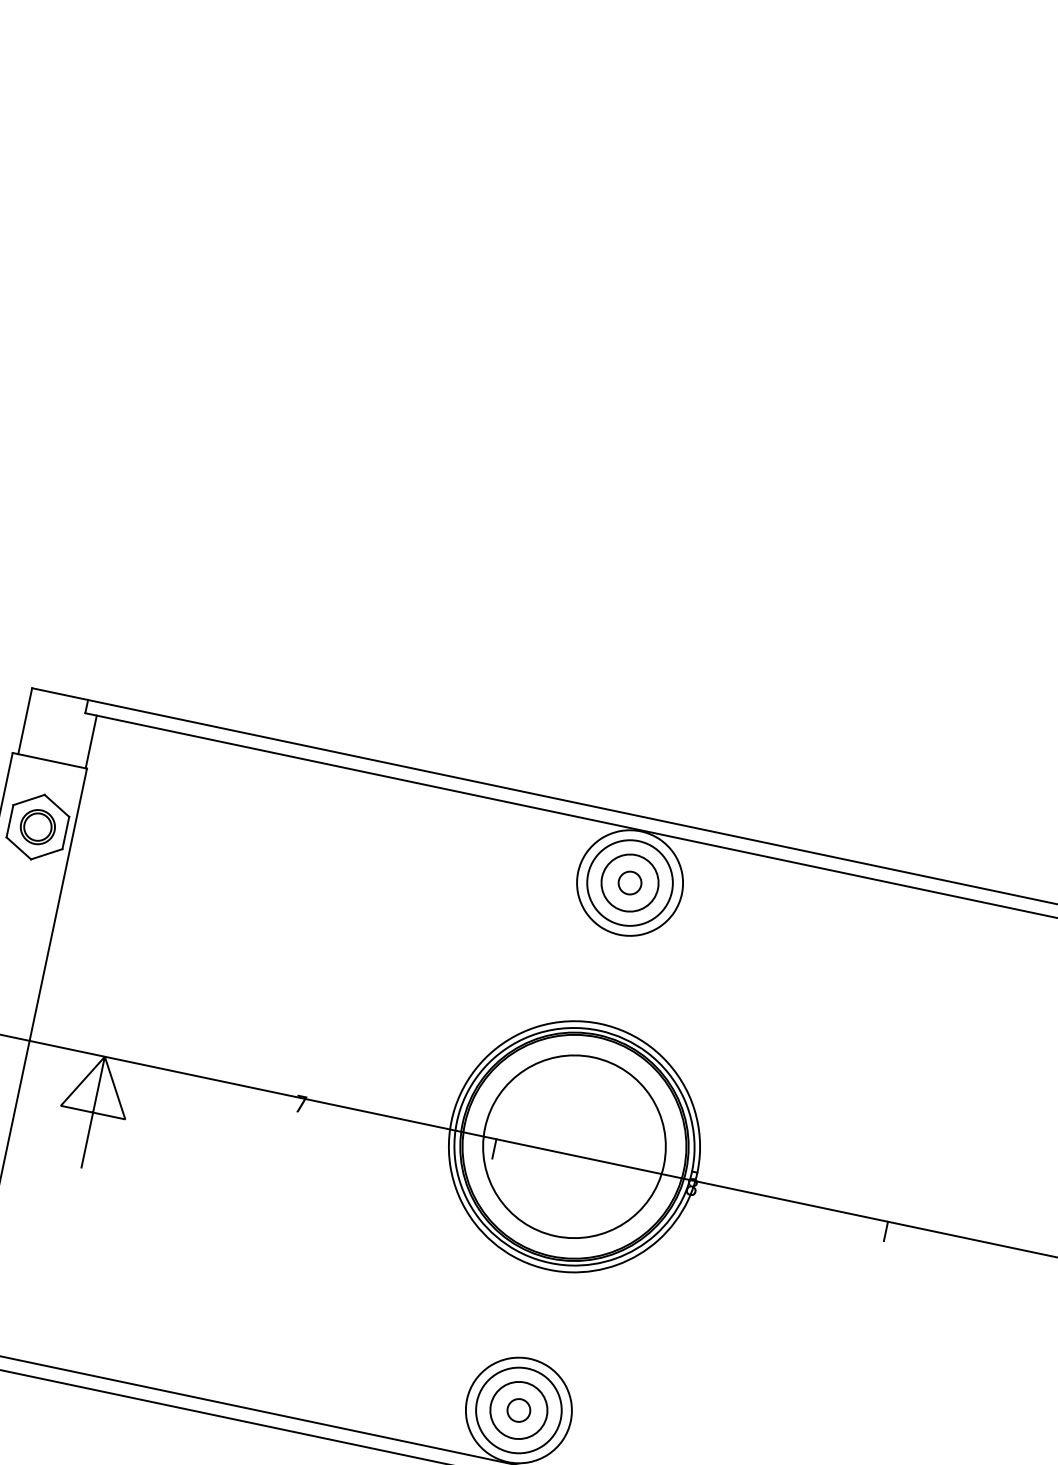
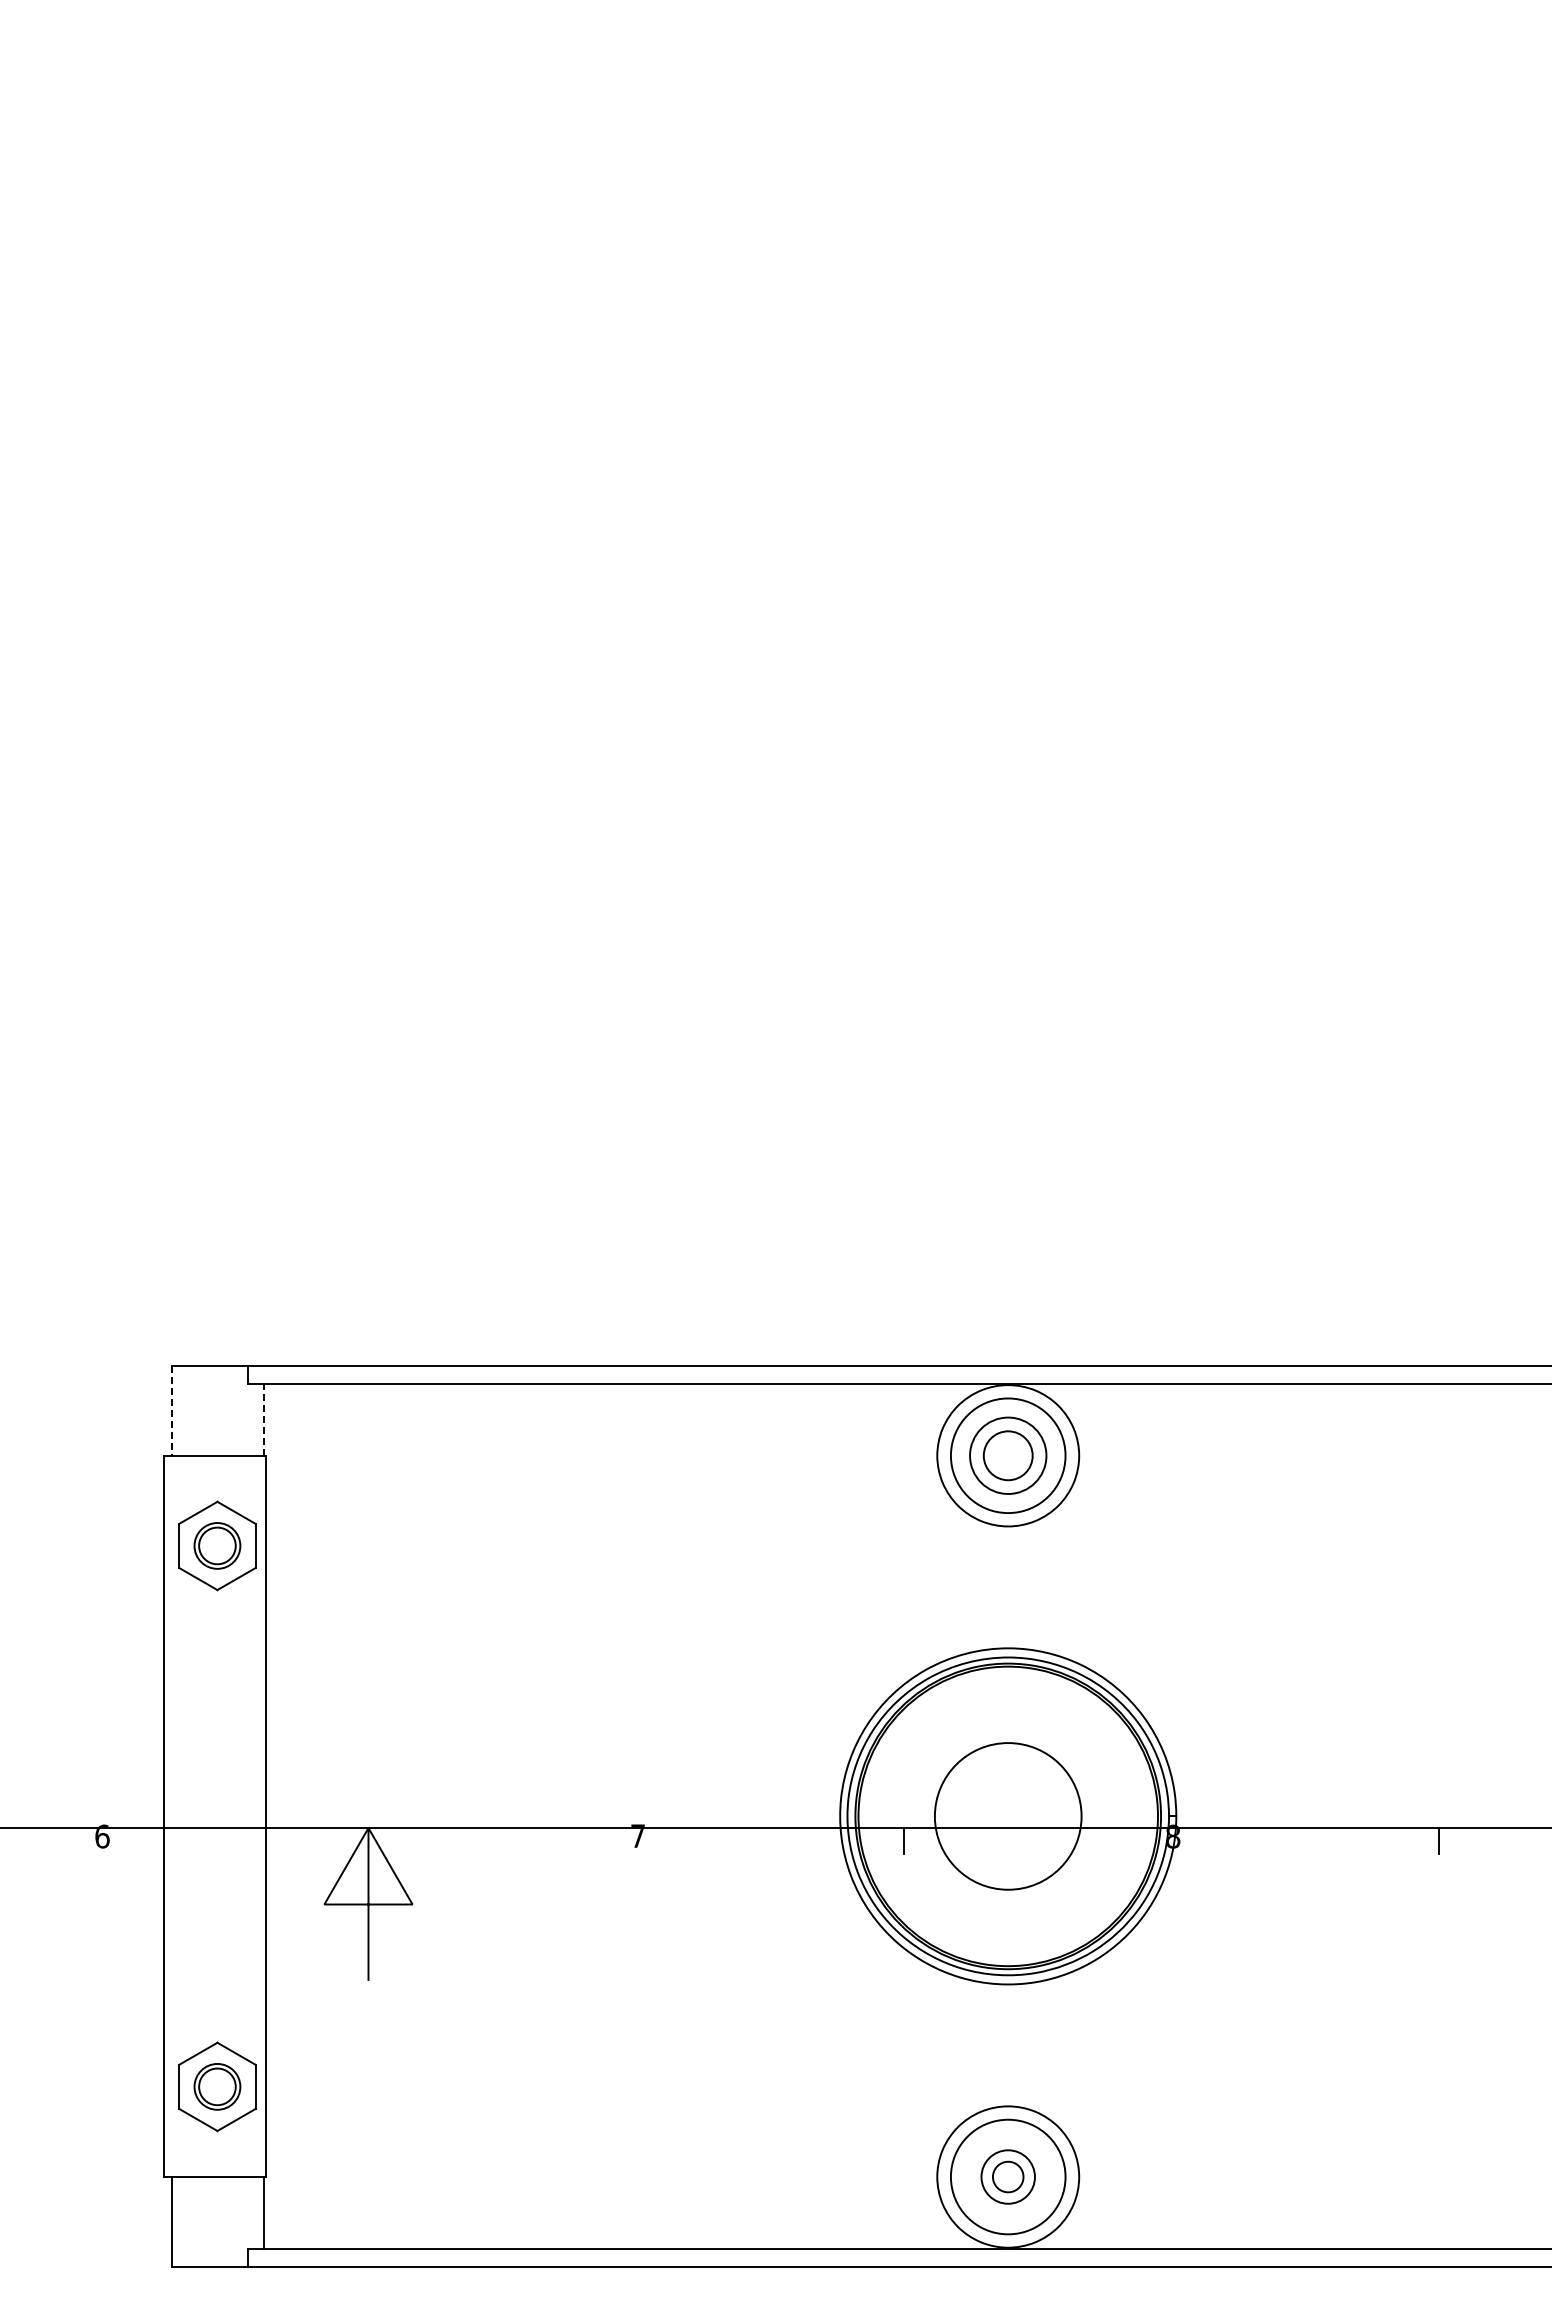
line: (25, 721) -> (171, 1411), solid -> dashed
line: (91, 741) -> (263, 1419), solid -> dashed
circle: (629, 882) -> (1007, 1455), size x1.6
circle: (573, 1146) -> (1007, 1816), size x0.6
circle: (519, 1410) -> (1008, 2176), size x0.7

